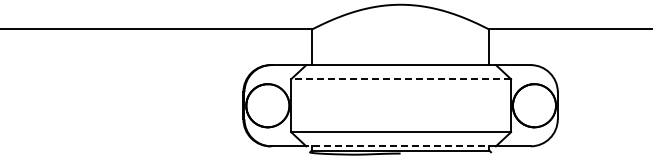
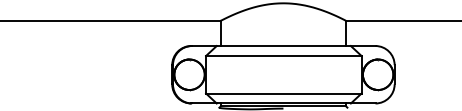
line: (401, 79) -> (284, 56), dashed -> solid
line: (401, 146) -> (284, 103), dashed -> solid

